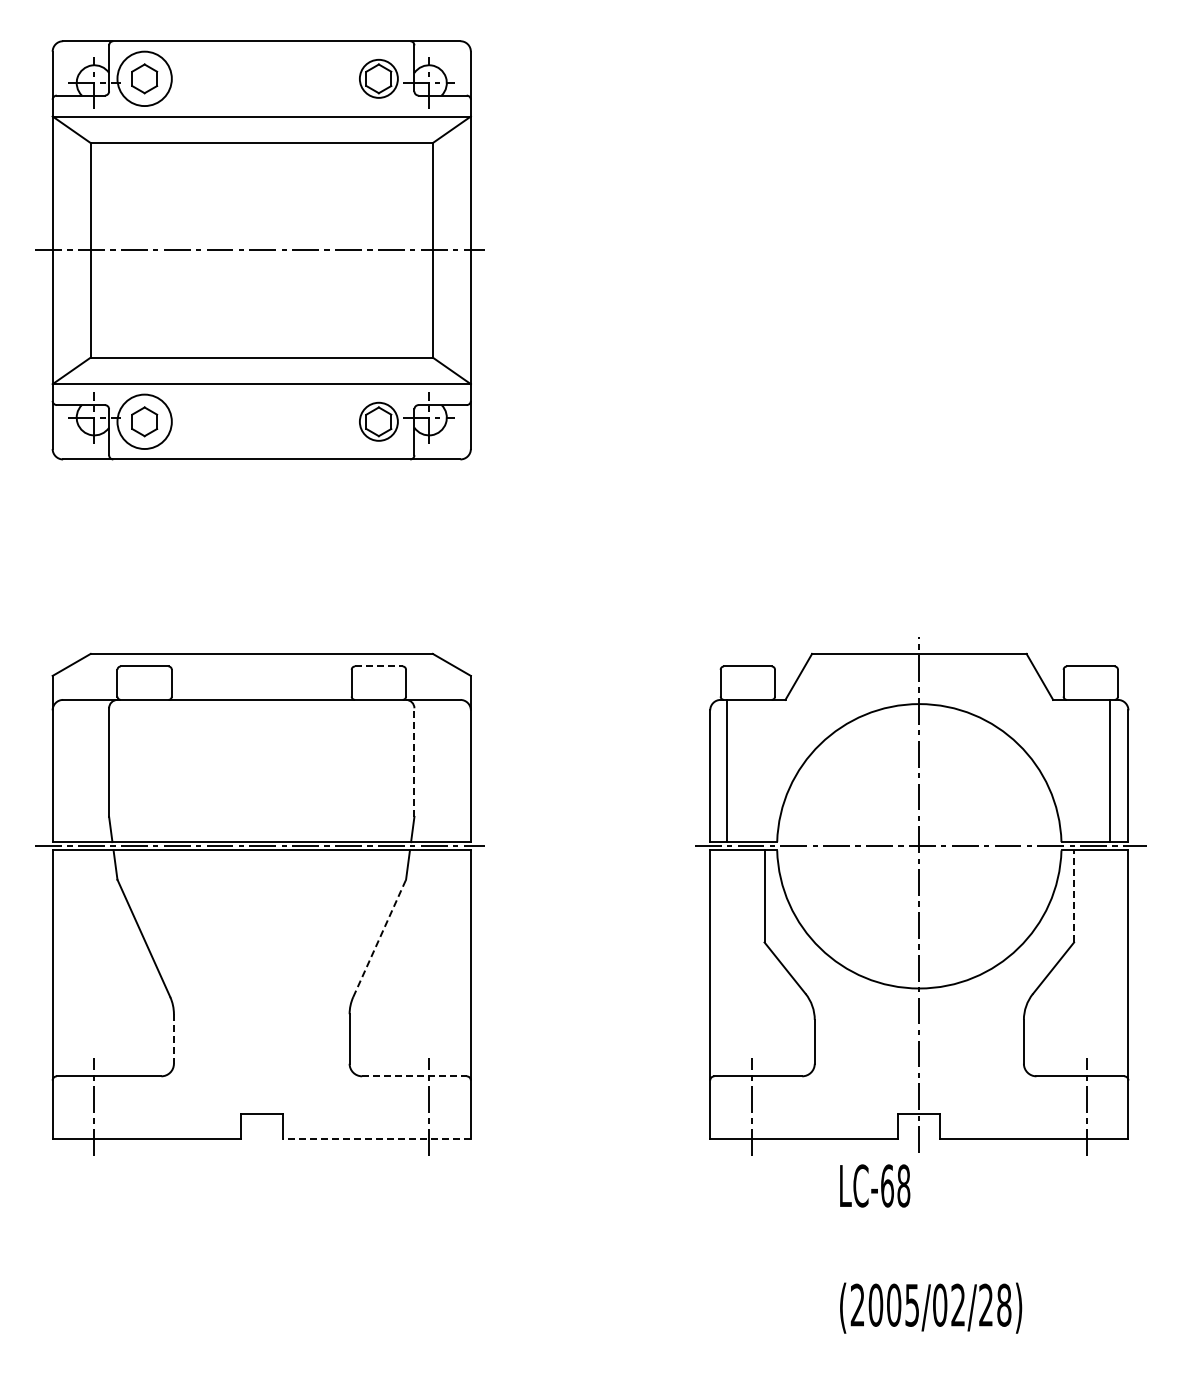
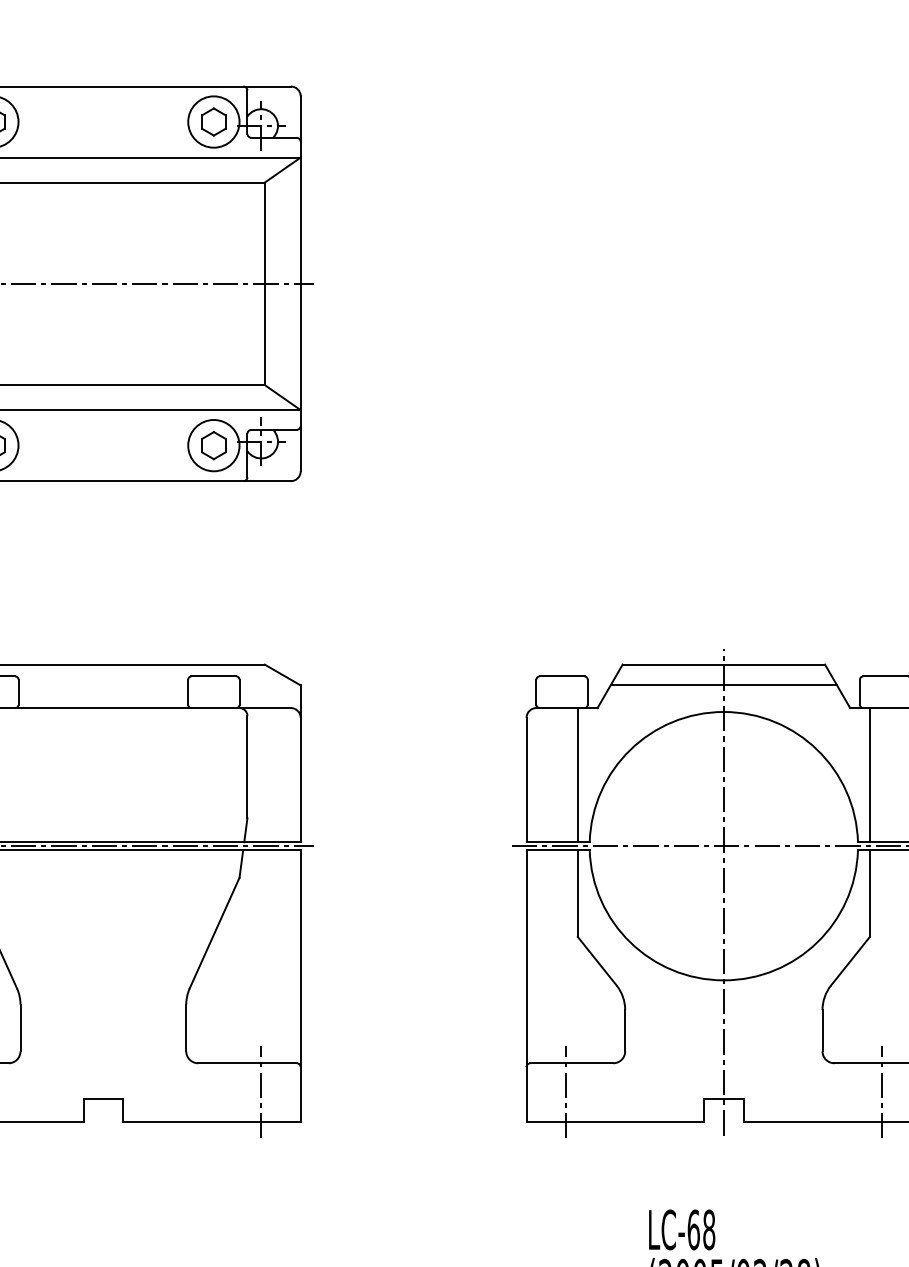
circle: (378, 78) -> (213, 121), size x1.43
circle: (378, 421) -> (213, 445), size x1.43
line: (378, 666) -> (213, 676), dashed -> solid
line: (919, 675) -> (724, 685), added
line: (414, 762) -> (247, 767), dashed -> solid
line: (726, 770) -> (577, 774), moved
line: (1110, 770) -> (870, 774), moved
line: (1074, 895) -> (870, 892), dashed -> solid
line: (379, 937) -> (214, 932), dashed -> solid
line: (173, 1039) -> (20, 1028), dashed -> solid
line: (414, 1076) -> (247, 1063), dashed -> solid
line: (376, 1139) -> (211, 1122), dashed -> solid
text: (875, 1185) -> (682, 1229), moved

